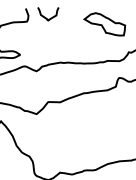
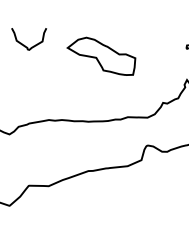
part: (104, 24) -> (100, 56), moved

